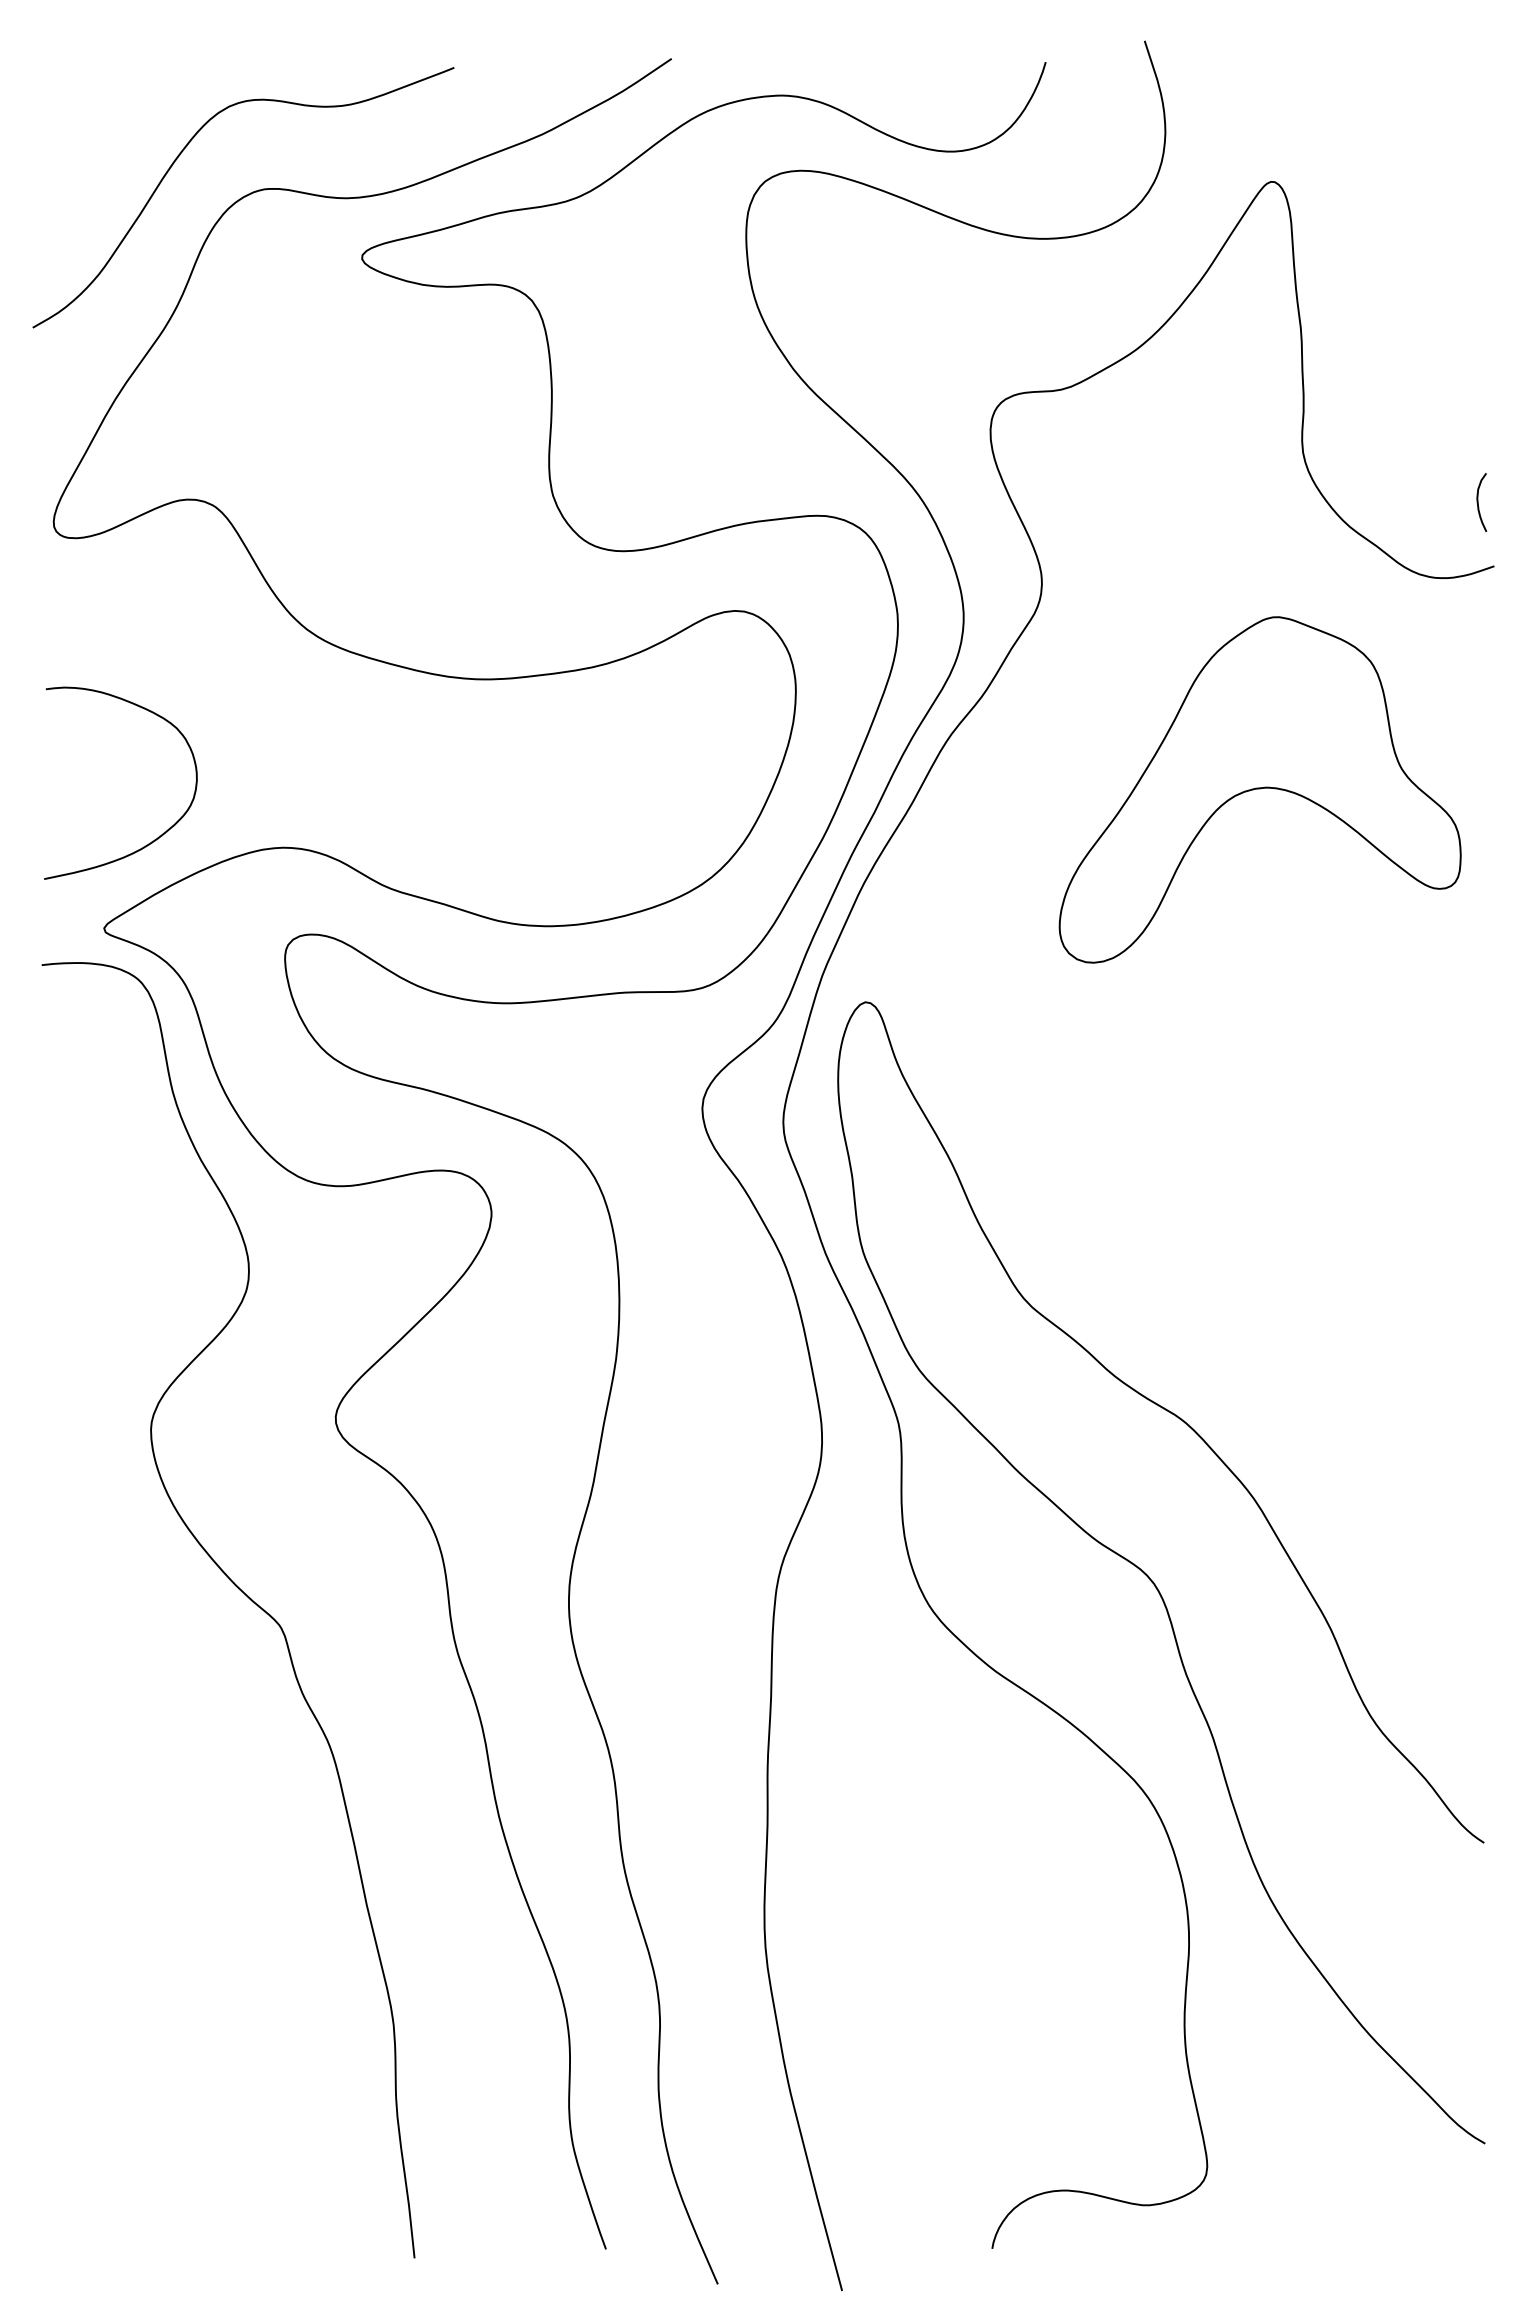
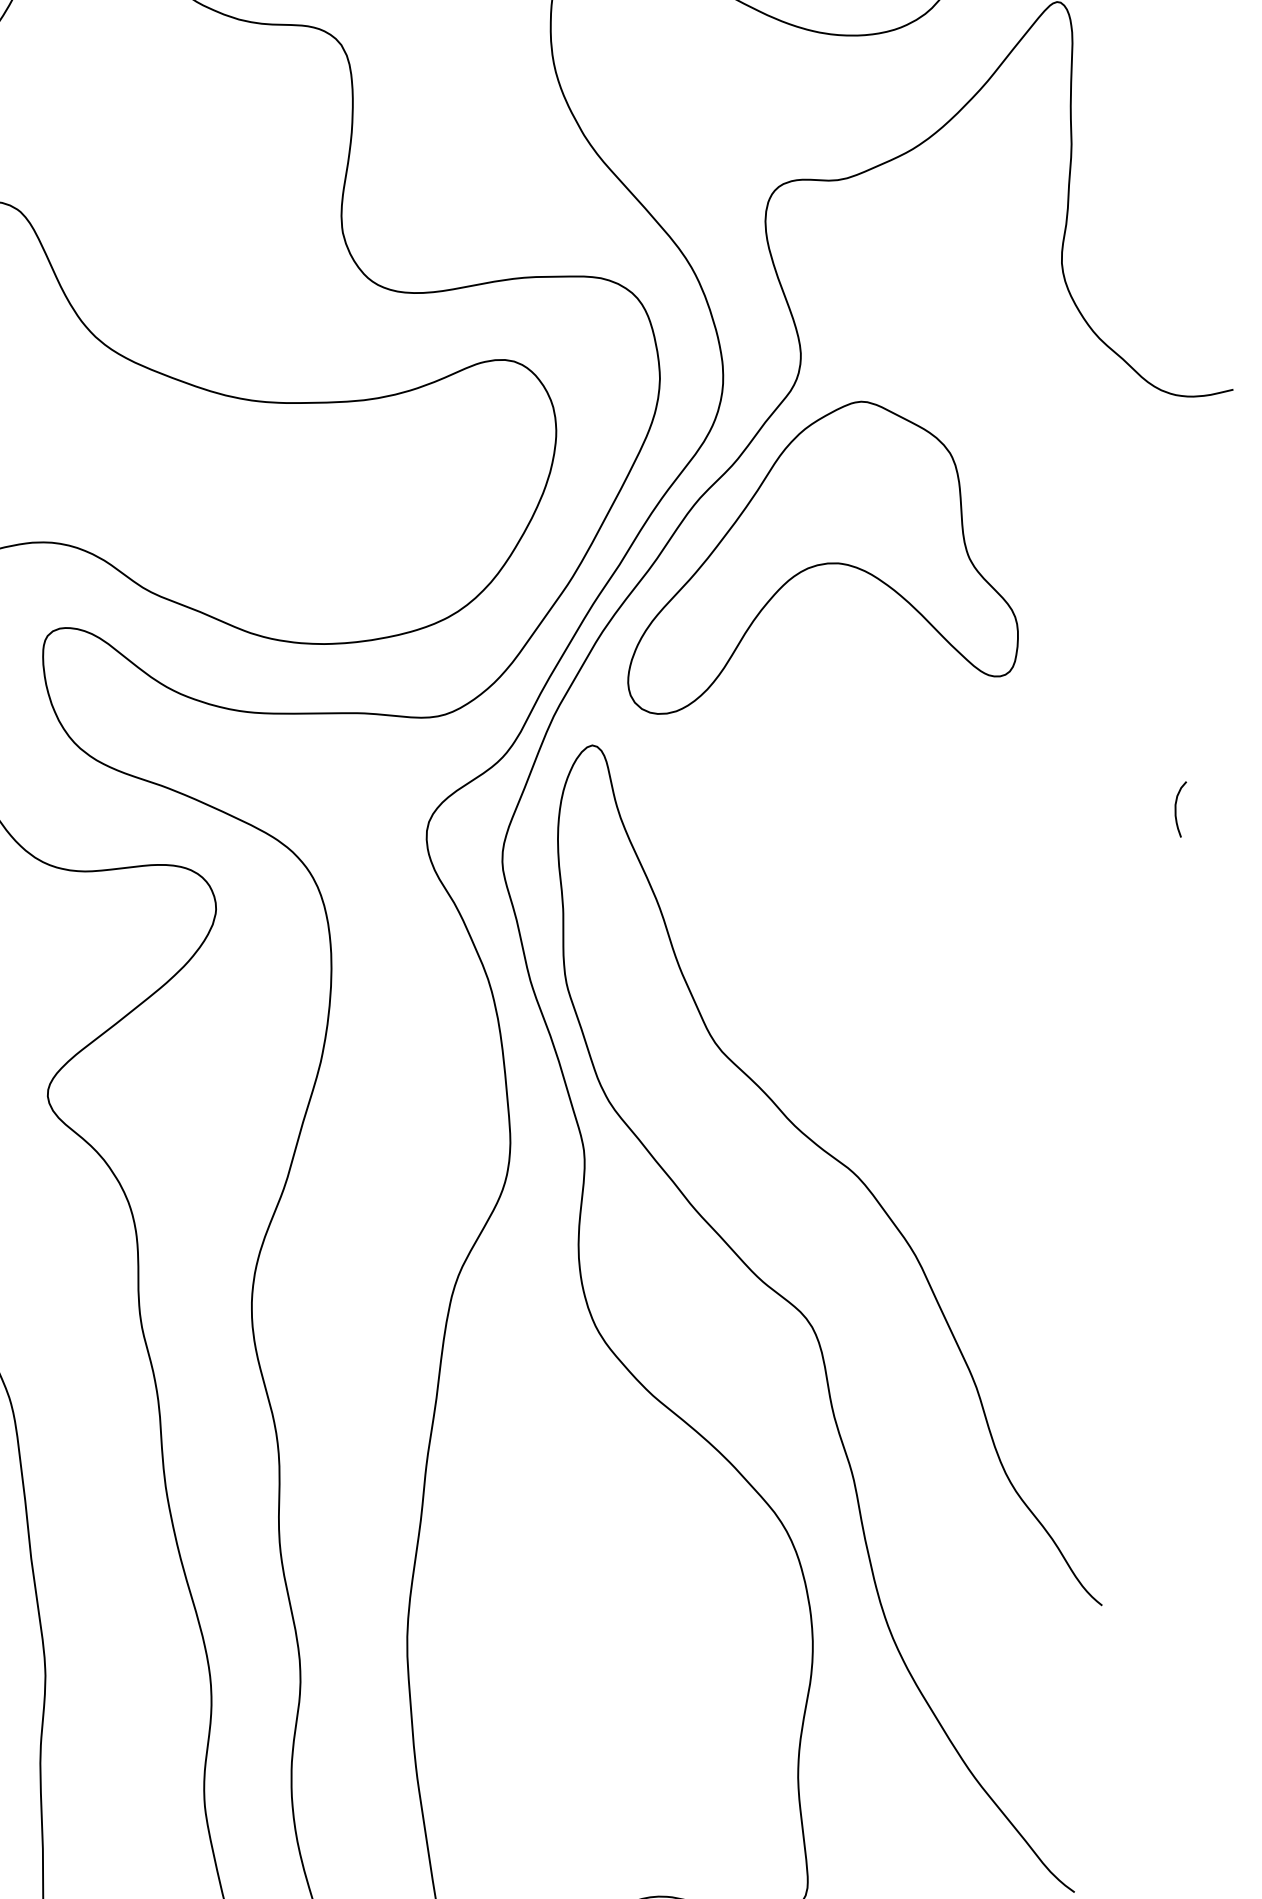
curve: (1478, 502) -> (1176, 808), moved
part: (1259, 789) -> (831, 564), moved

